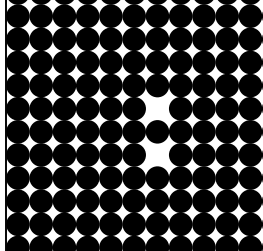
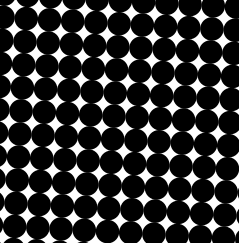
fill: (157, 108) -> (114, 115), added
fill: (157, 154) -> (111, 161), added

